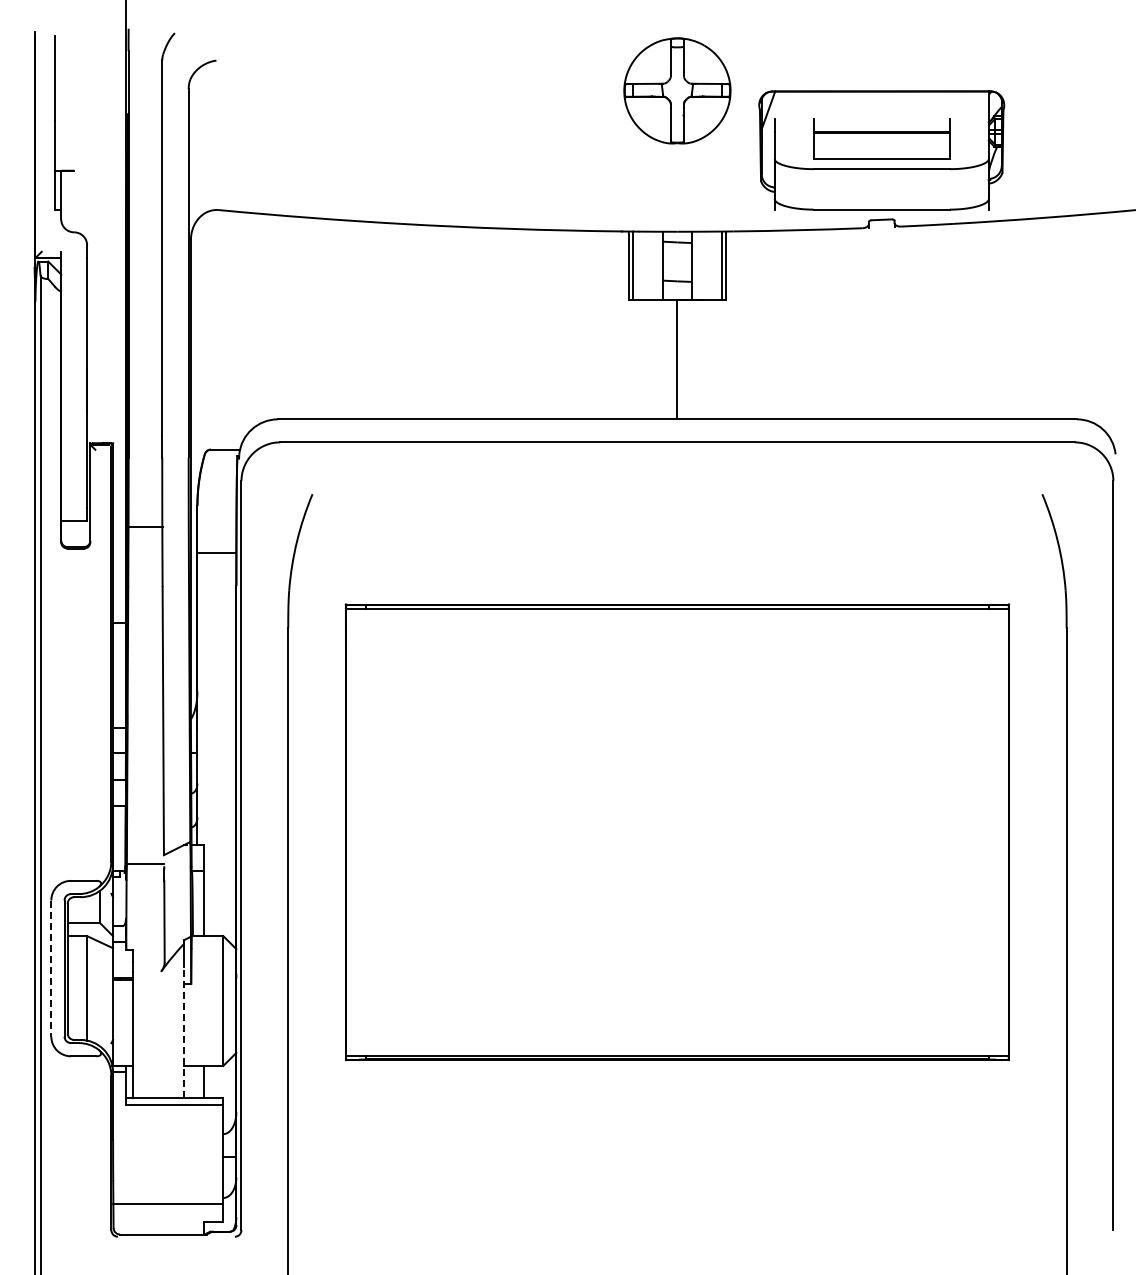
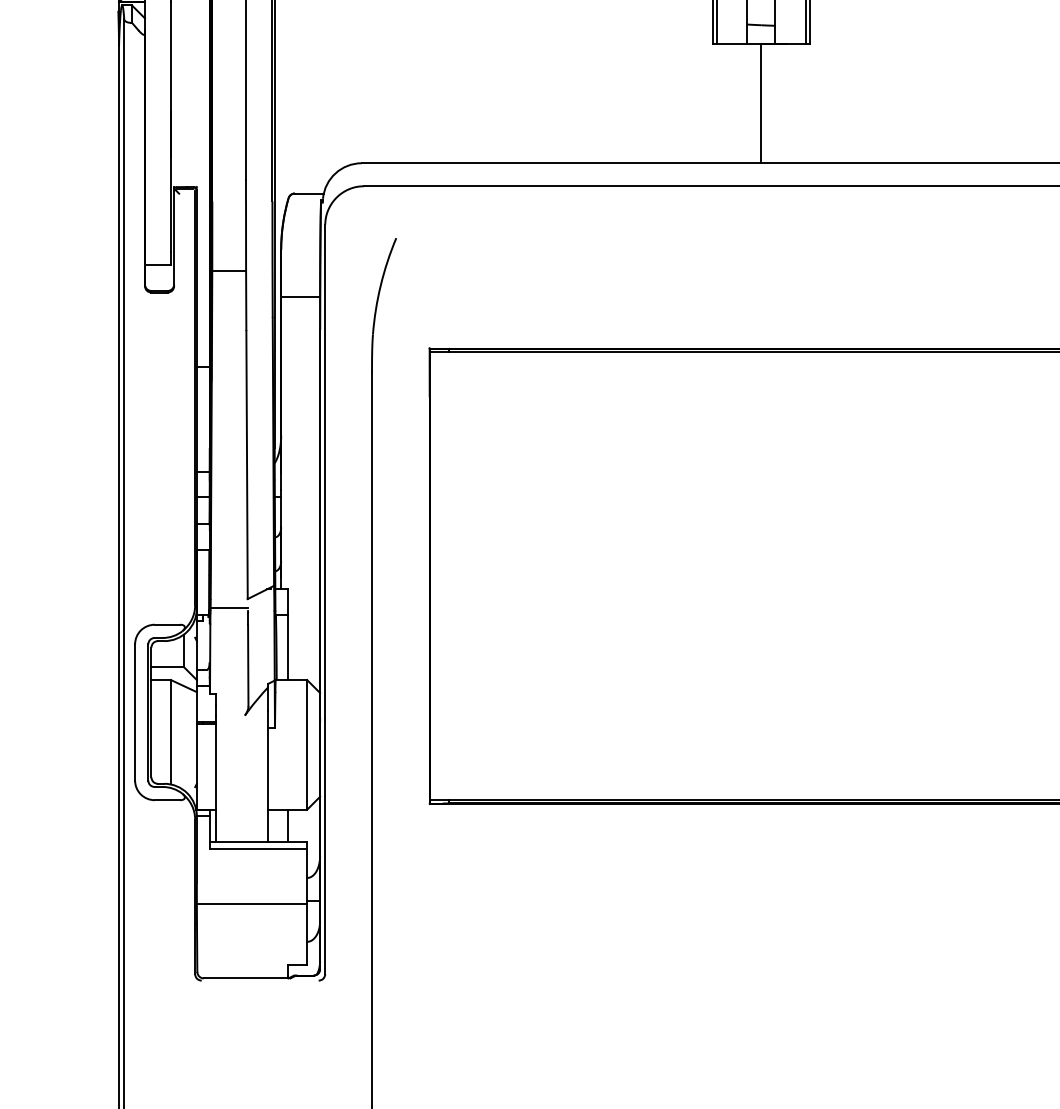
line: (51, 969) -> (135, 713), dashed -> solid
line: (184, 1032) -> (268, 776), dashed -> solid
line: (168, 1203) -> (252, 903), moved

